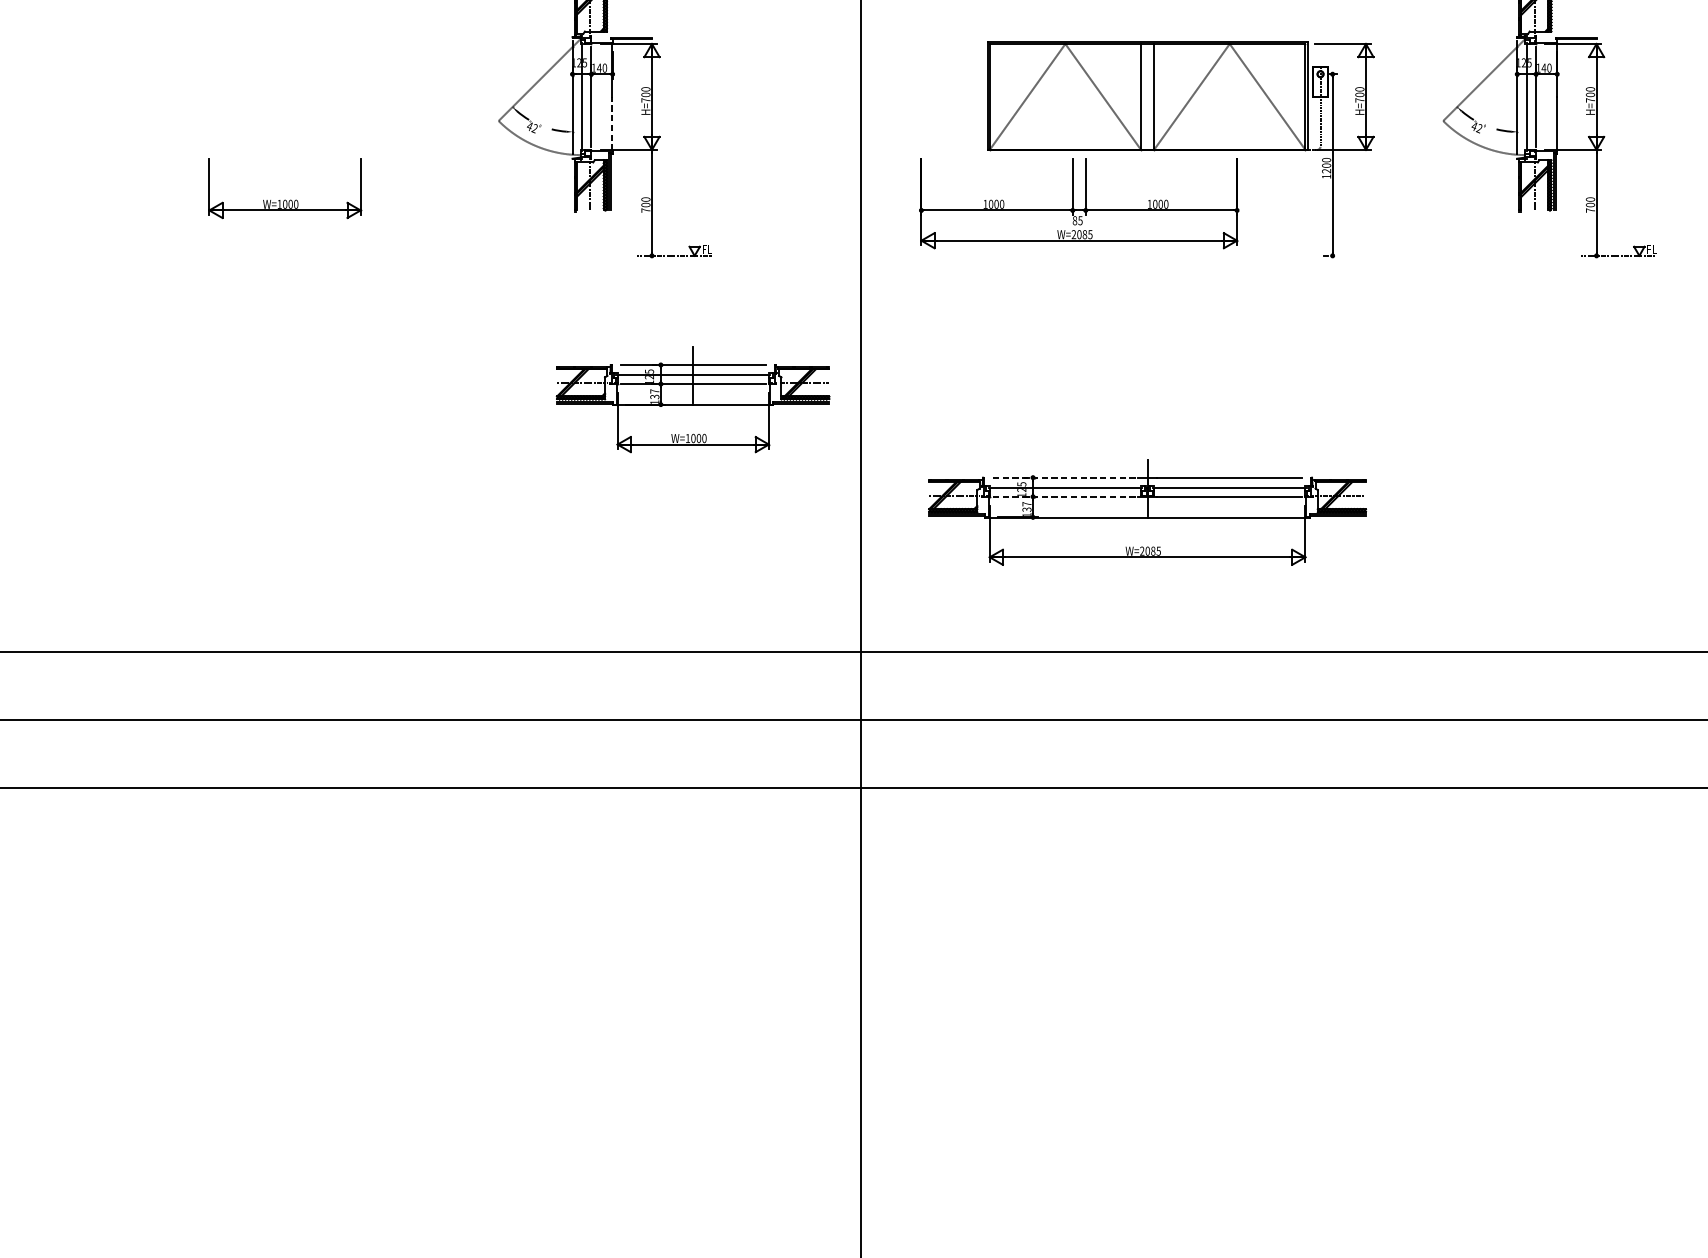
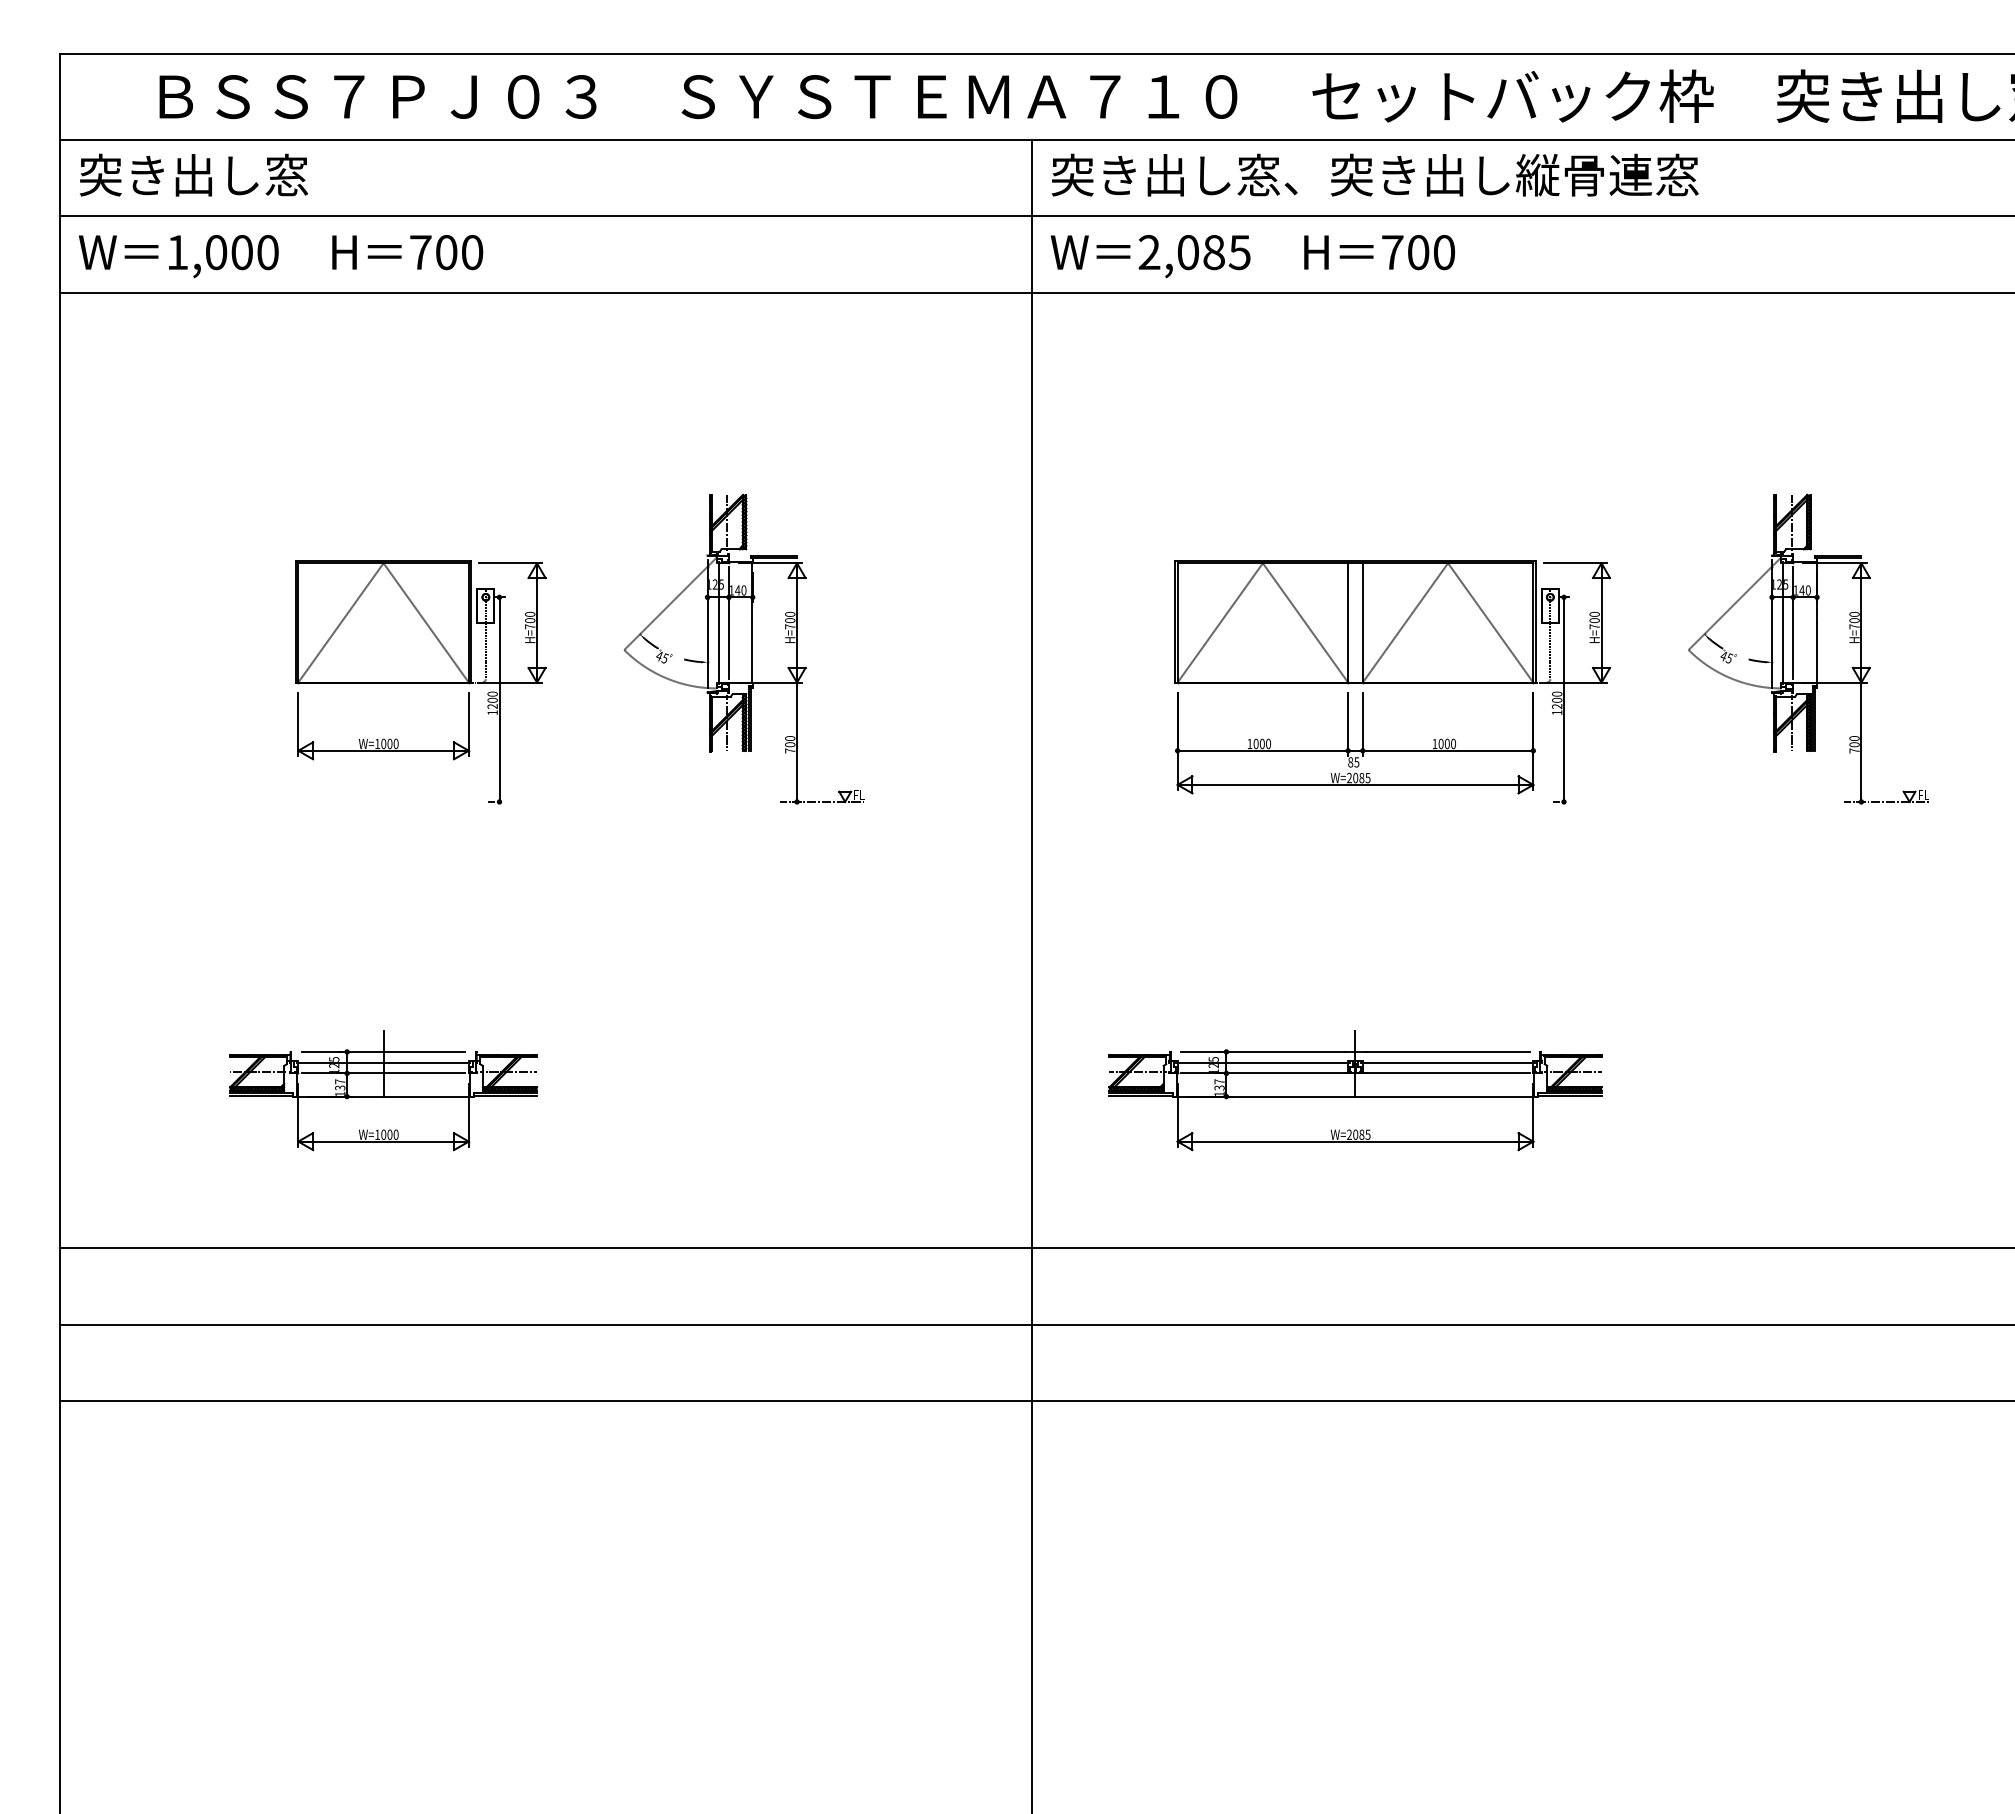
line: (612, 123) -> (752, 652), dashed -> solid
text: (534, 128) -> (664, 658), 42 -> 45
text: (1479, 128) -> (1729, 658), 42 -> 45
part: (317, 149) -> (420, 682), added
part: (1073, 203) -> (1348, 743), moved
part: (693, 399) -> (383, 1090), moved
line: (1065, 477) -> (1262, 1051), dashed -> solid
line: (1065, 496) -> (1262, 1073), dashed -> solid

